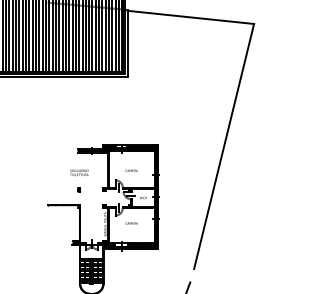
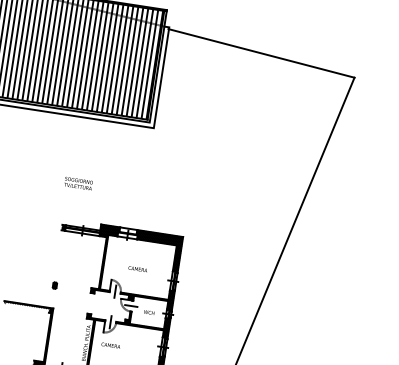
text: (79, 172) -> (78, 183), moved
text: (131, 223) -> (110, 345), moved

